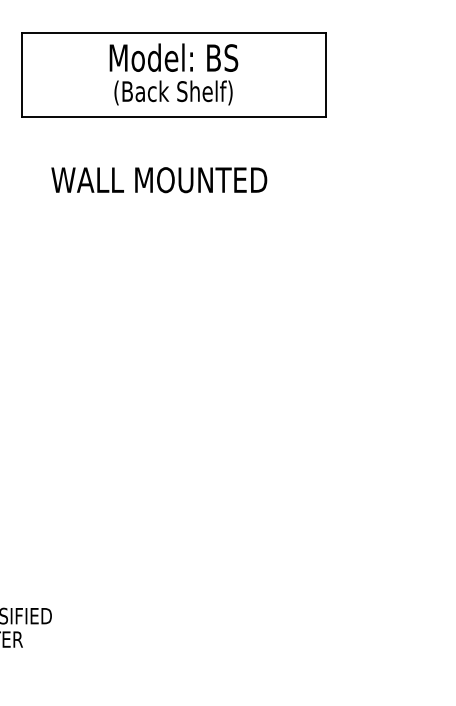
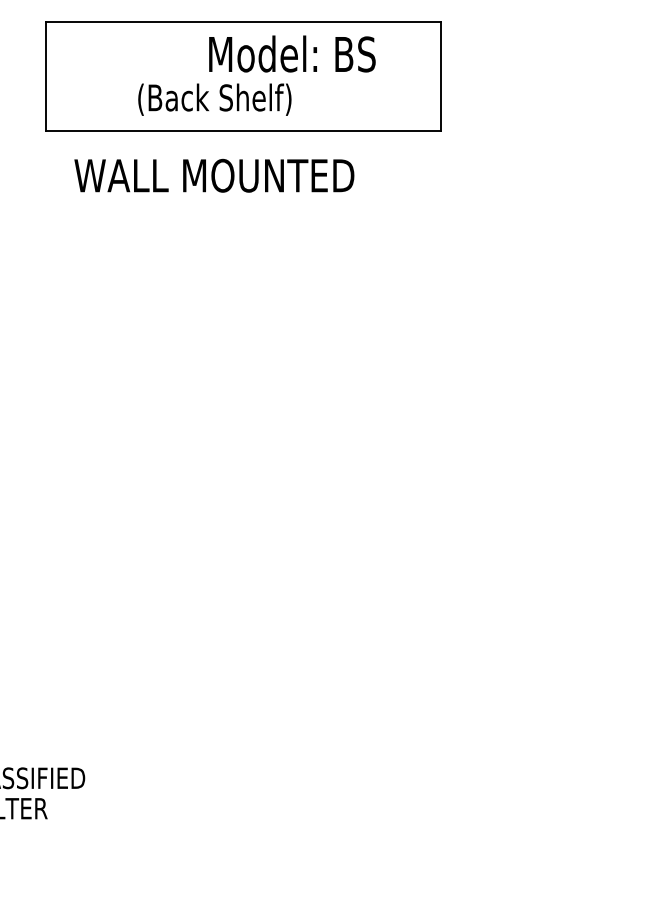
text: (174, 57) -> (292, 53), moved
text: (173, 92) -> (214, 99), moved
text: (159, 179) -> (214, 175), moved

